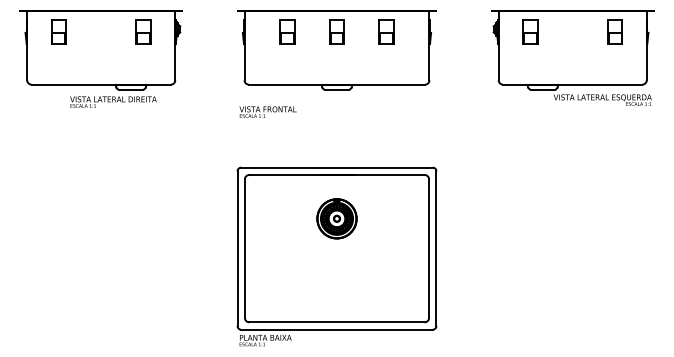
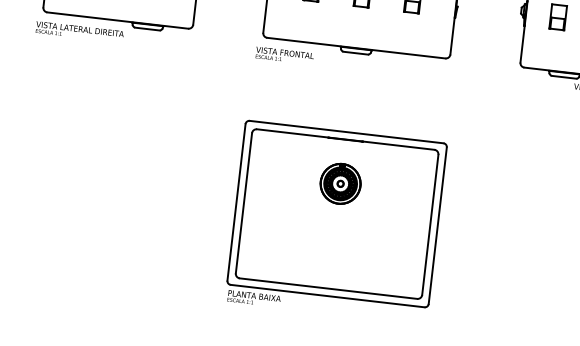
text: (113, 101) -> (79, 31), moved
text: (267, 111) -> (284, 55), moved

